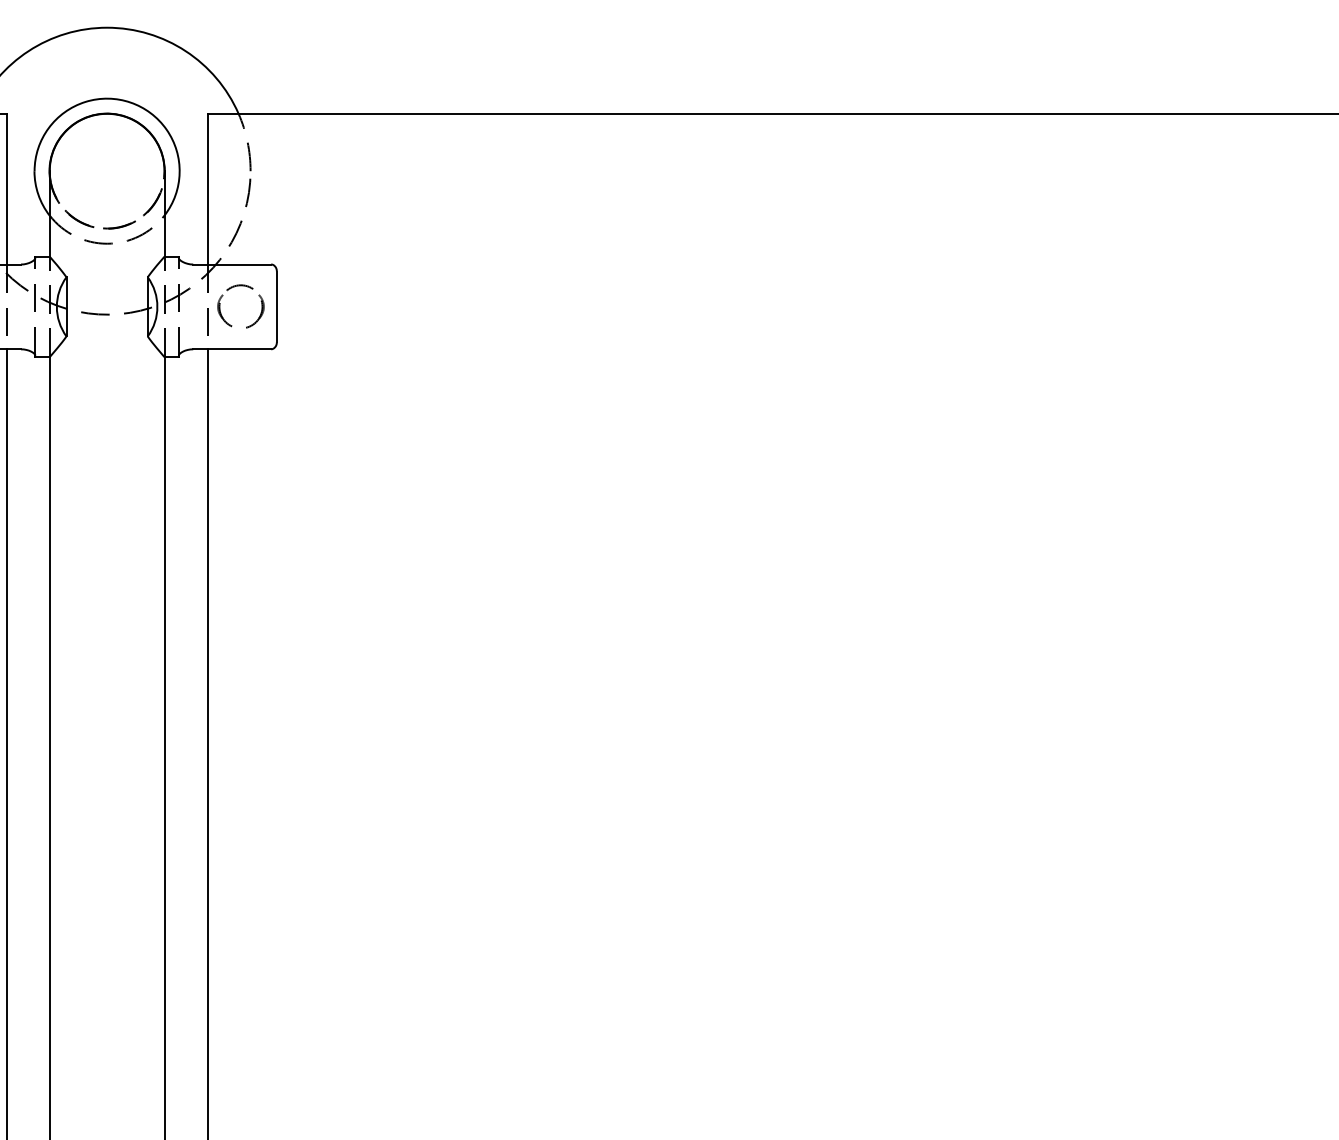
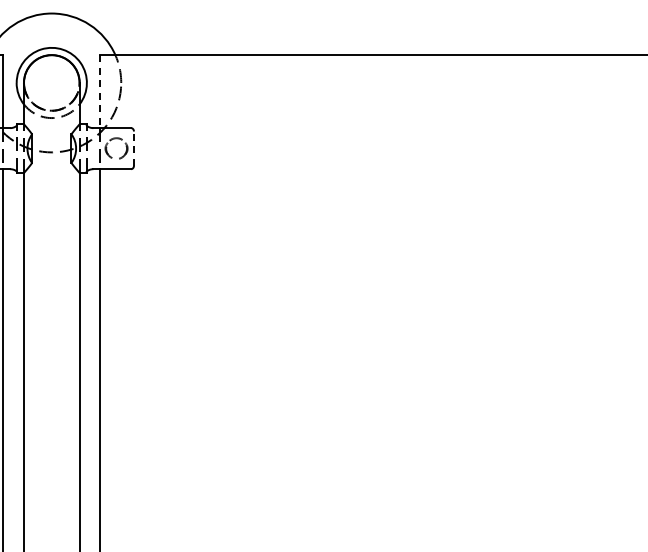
line: (207, 190) -> (100, 92), solid -> dashed
line: (275, 306) -> (133, 148), solid -> dashed

